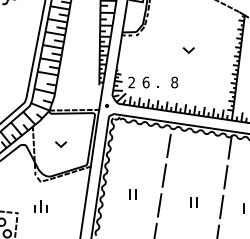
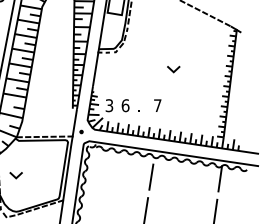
text: (131, 82) -> (109, 105), 2 -> 3
text: (174, 82) -> (157, 105), 8 -> 7
line: (62, 144) -> (17, 175), moved

